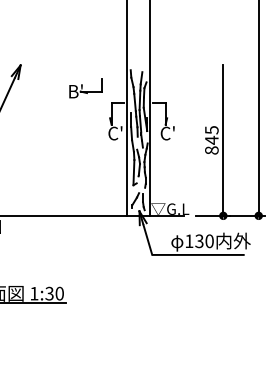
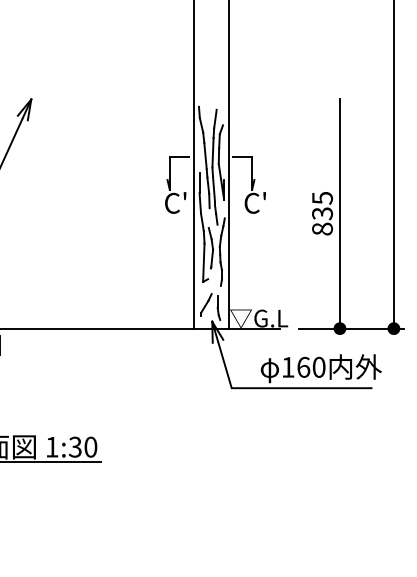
part: (85, 88) -> (130, 134), removed
text: (211, 139) -> (321, 212), 845 -> 835
text: (199, 241) -> (303, 367), 130 -> 160

